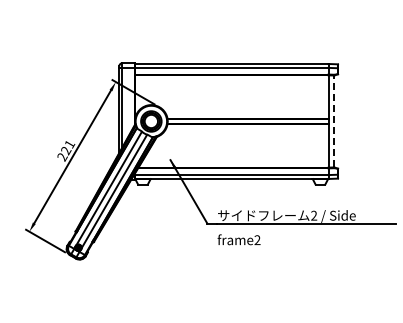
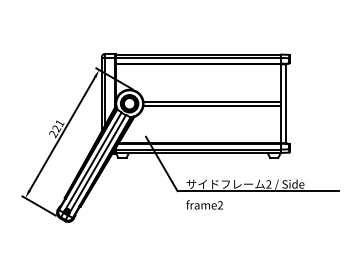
line: (334, 121) -> (286, 103), dashed -> solid

